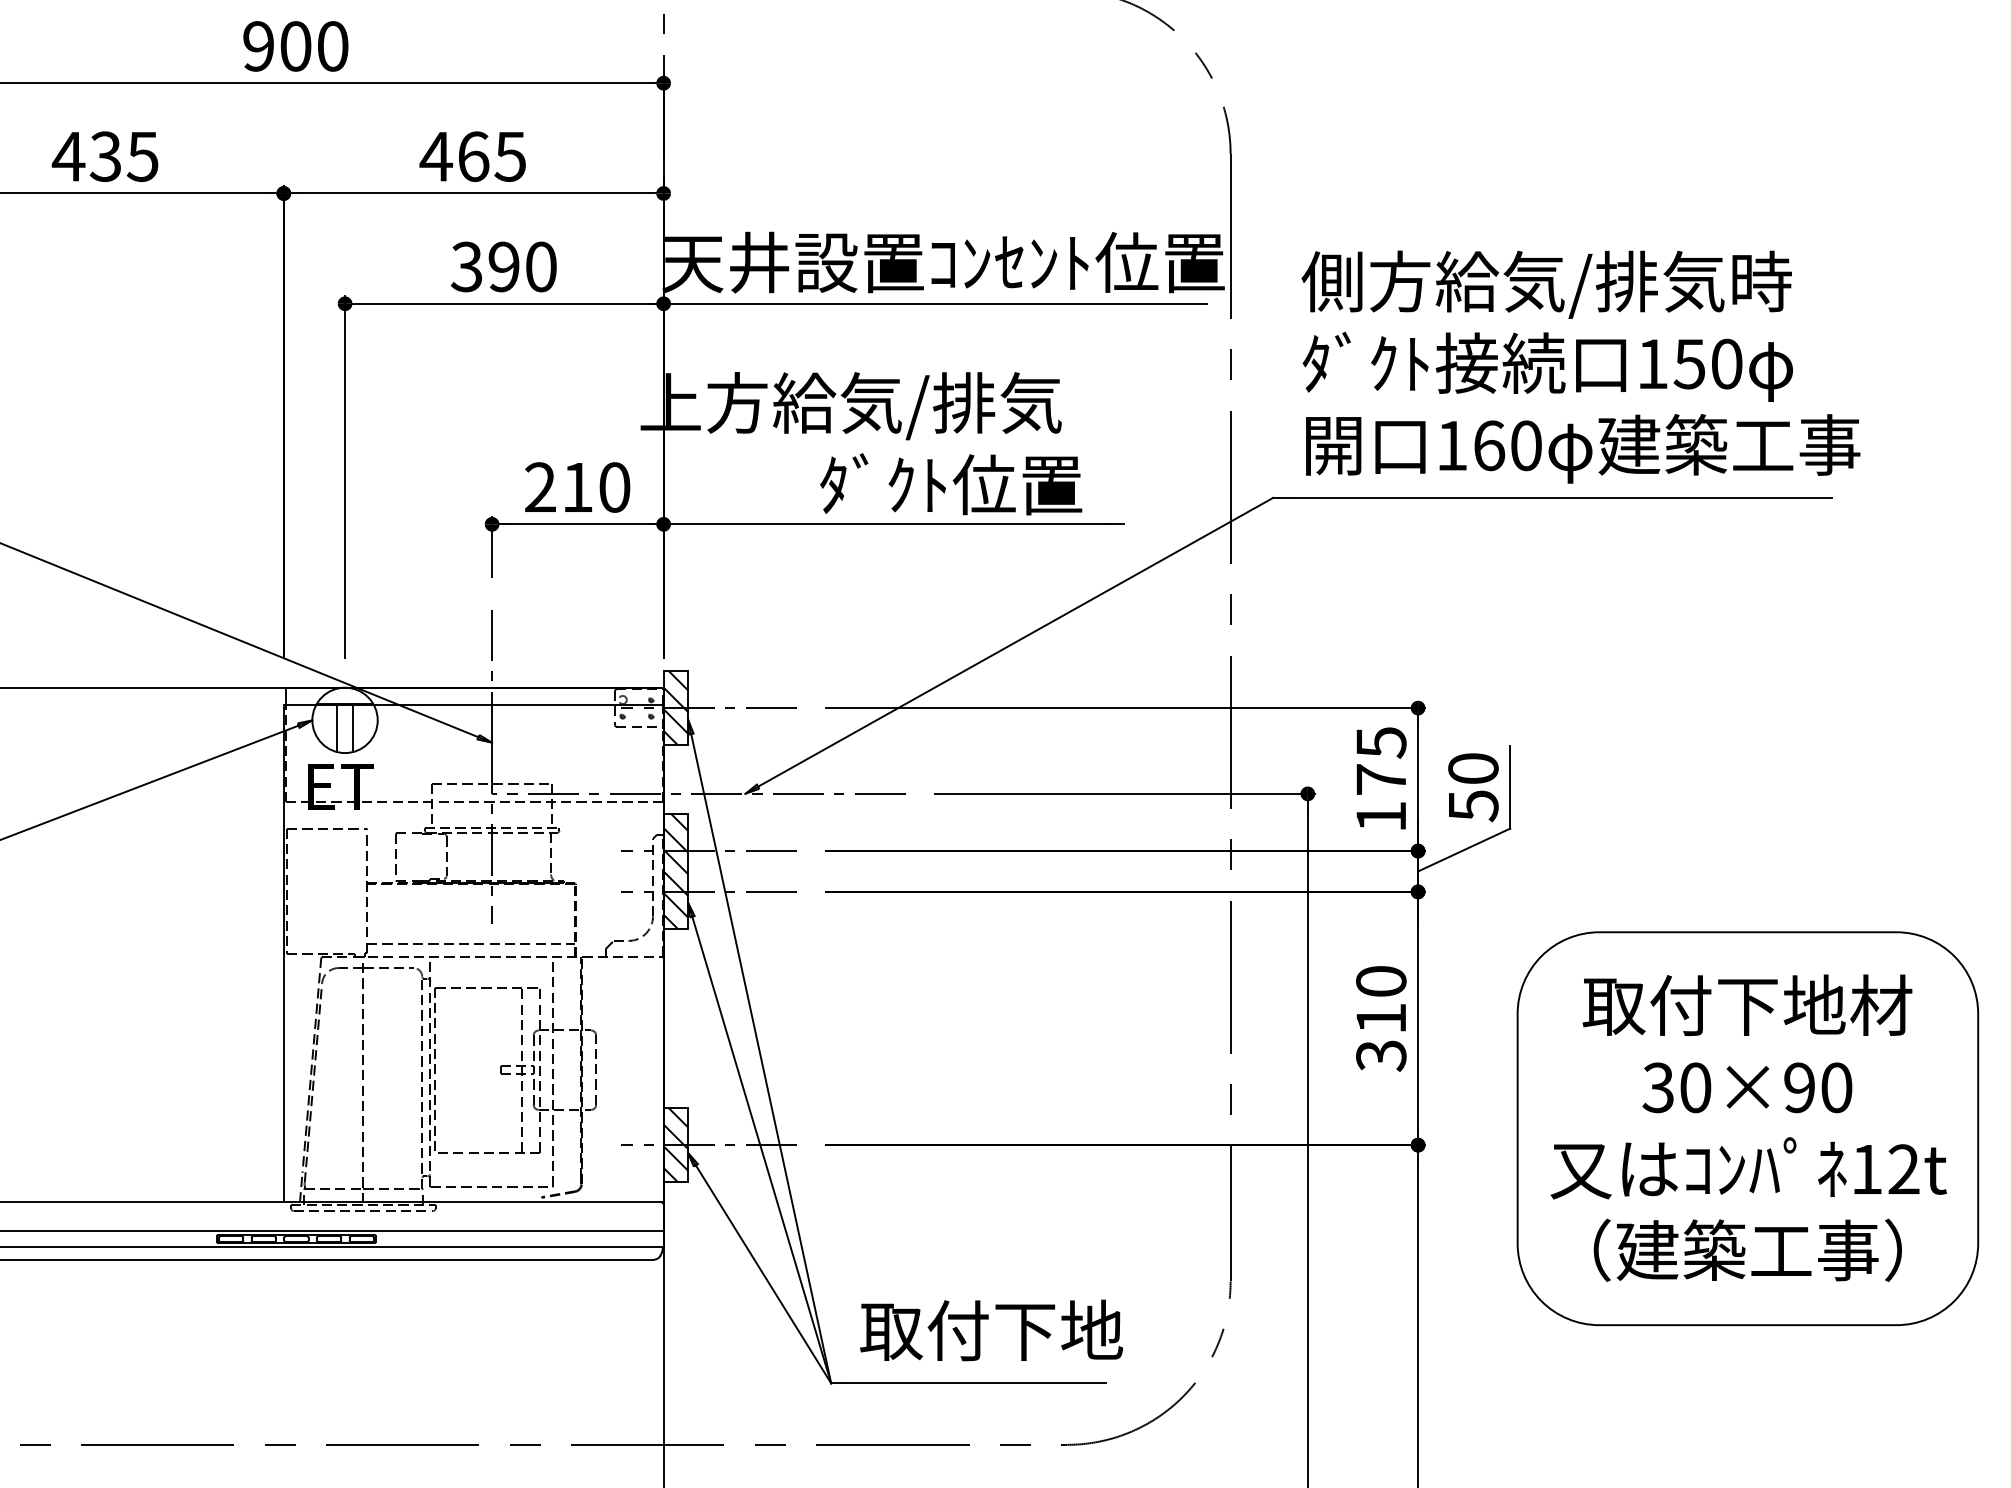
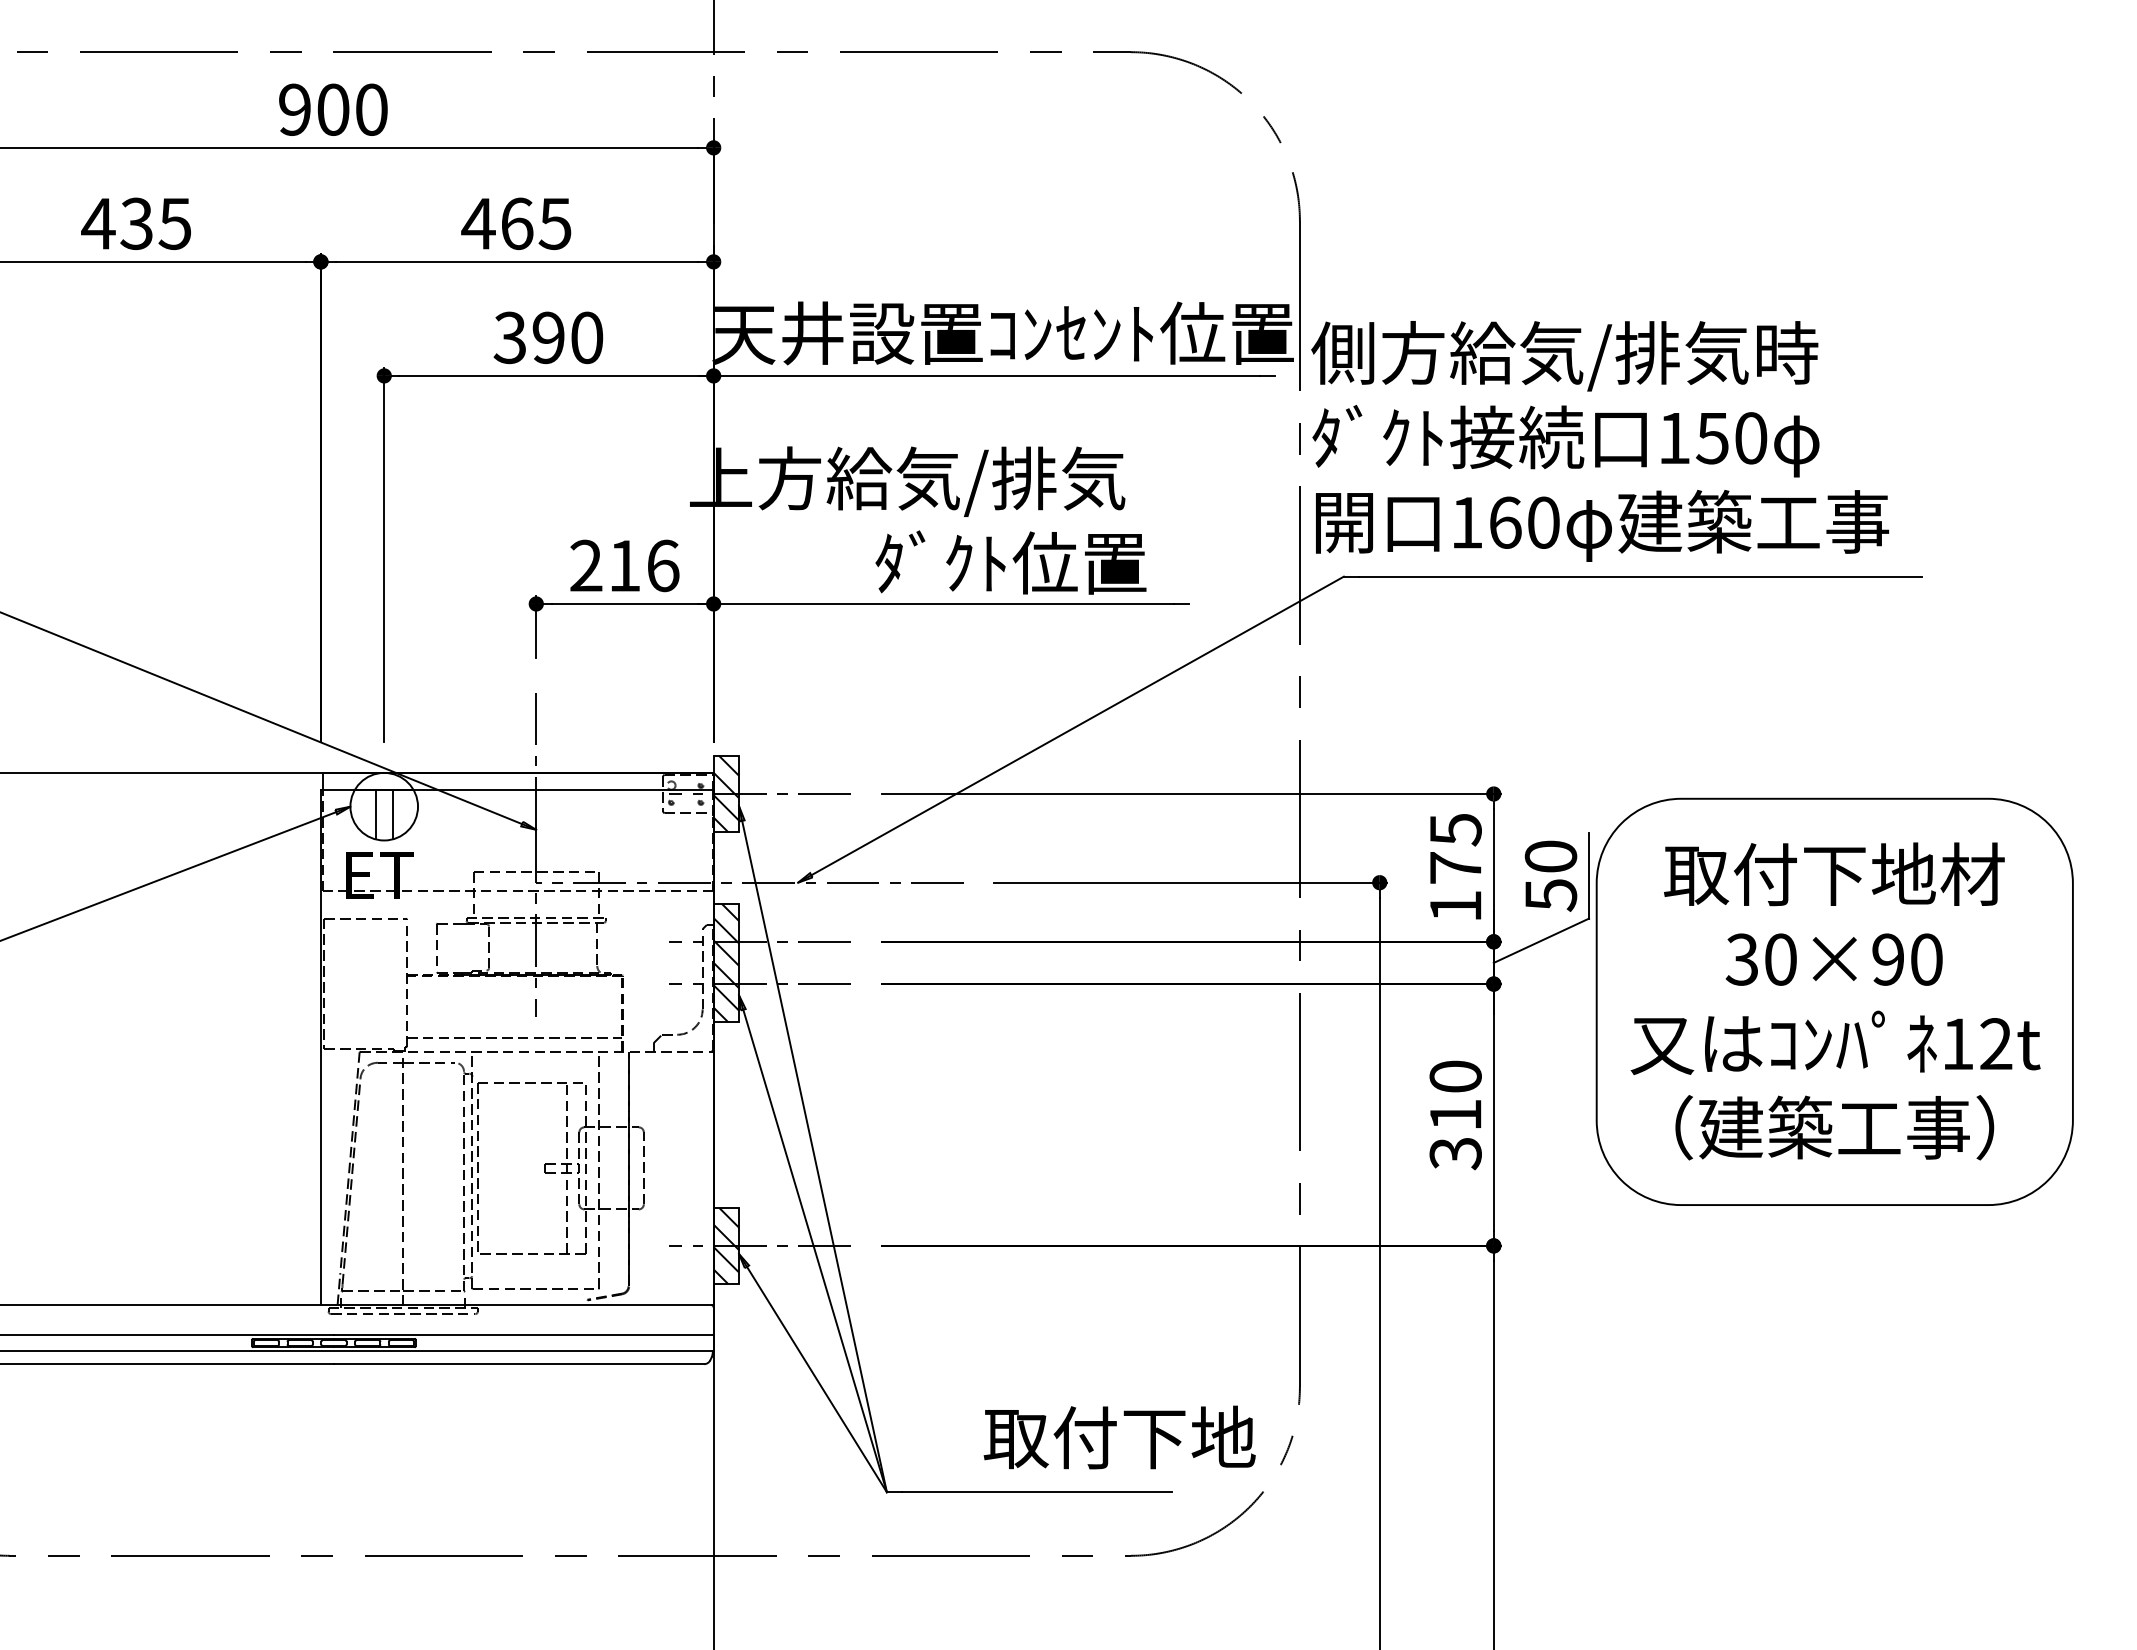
text: (1581, 367) -> (1600, 441), moved
text: (615, 487) -> (663, 565), 210 -> 216
part: (1747, 1128) -> (1834, 1001), moved
text: (991, 1330) -> (1119, 1437), moved

